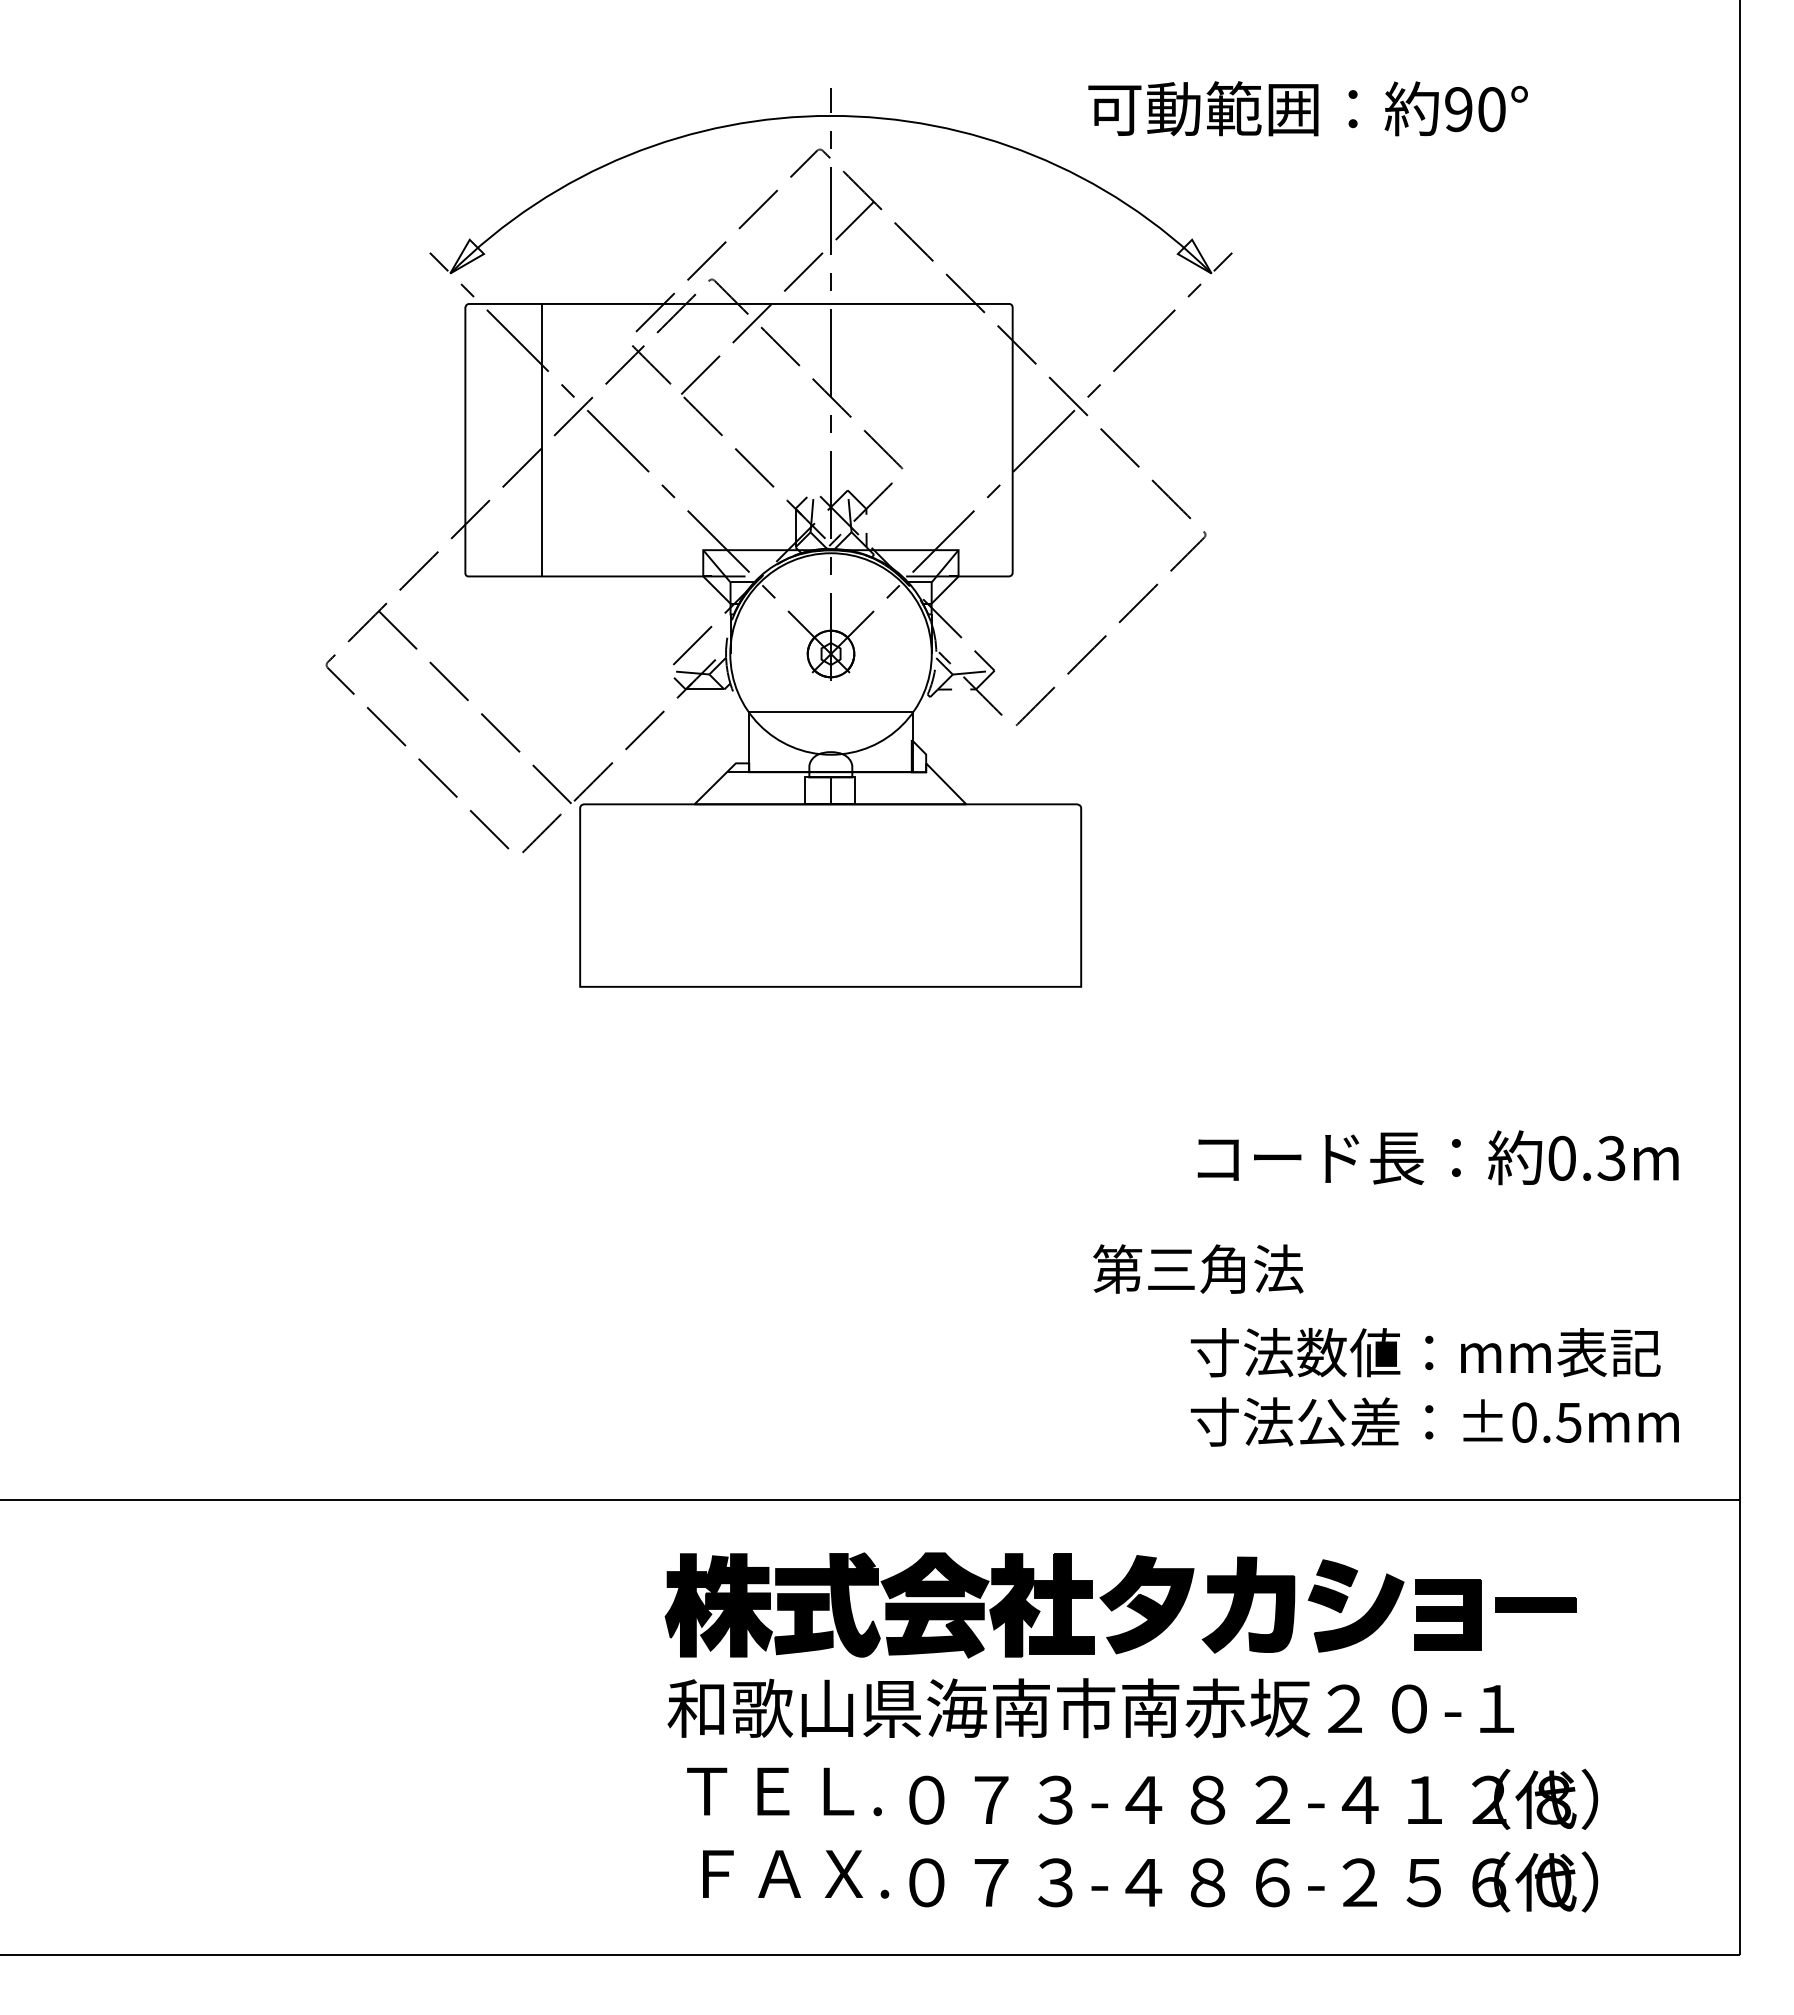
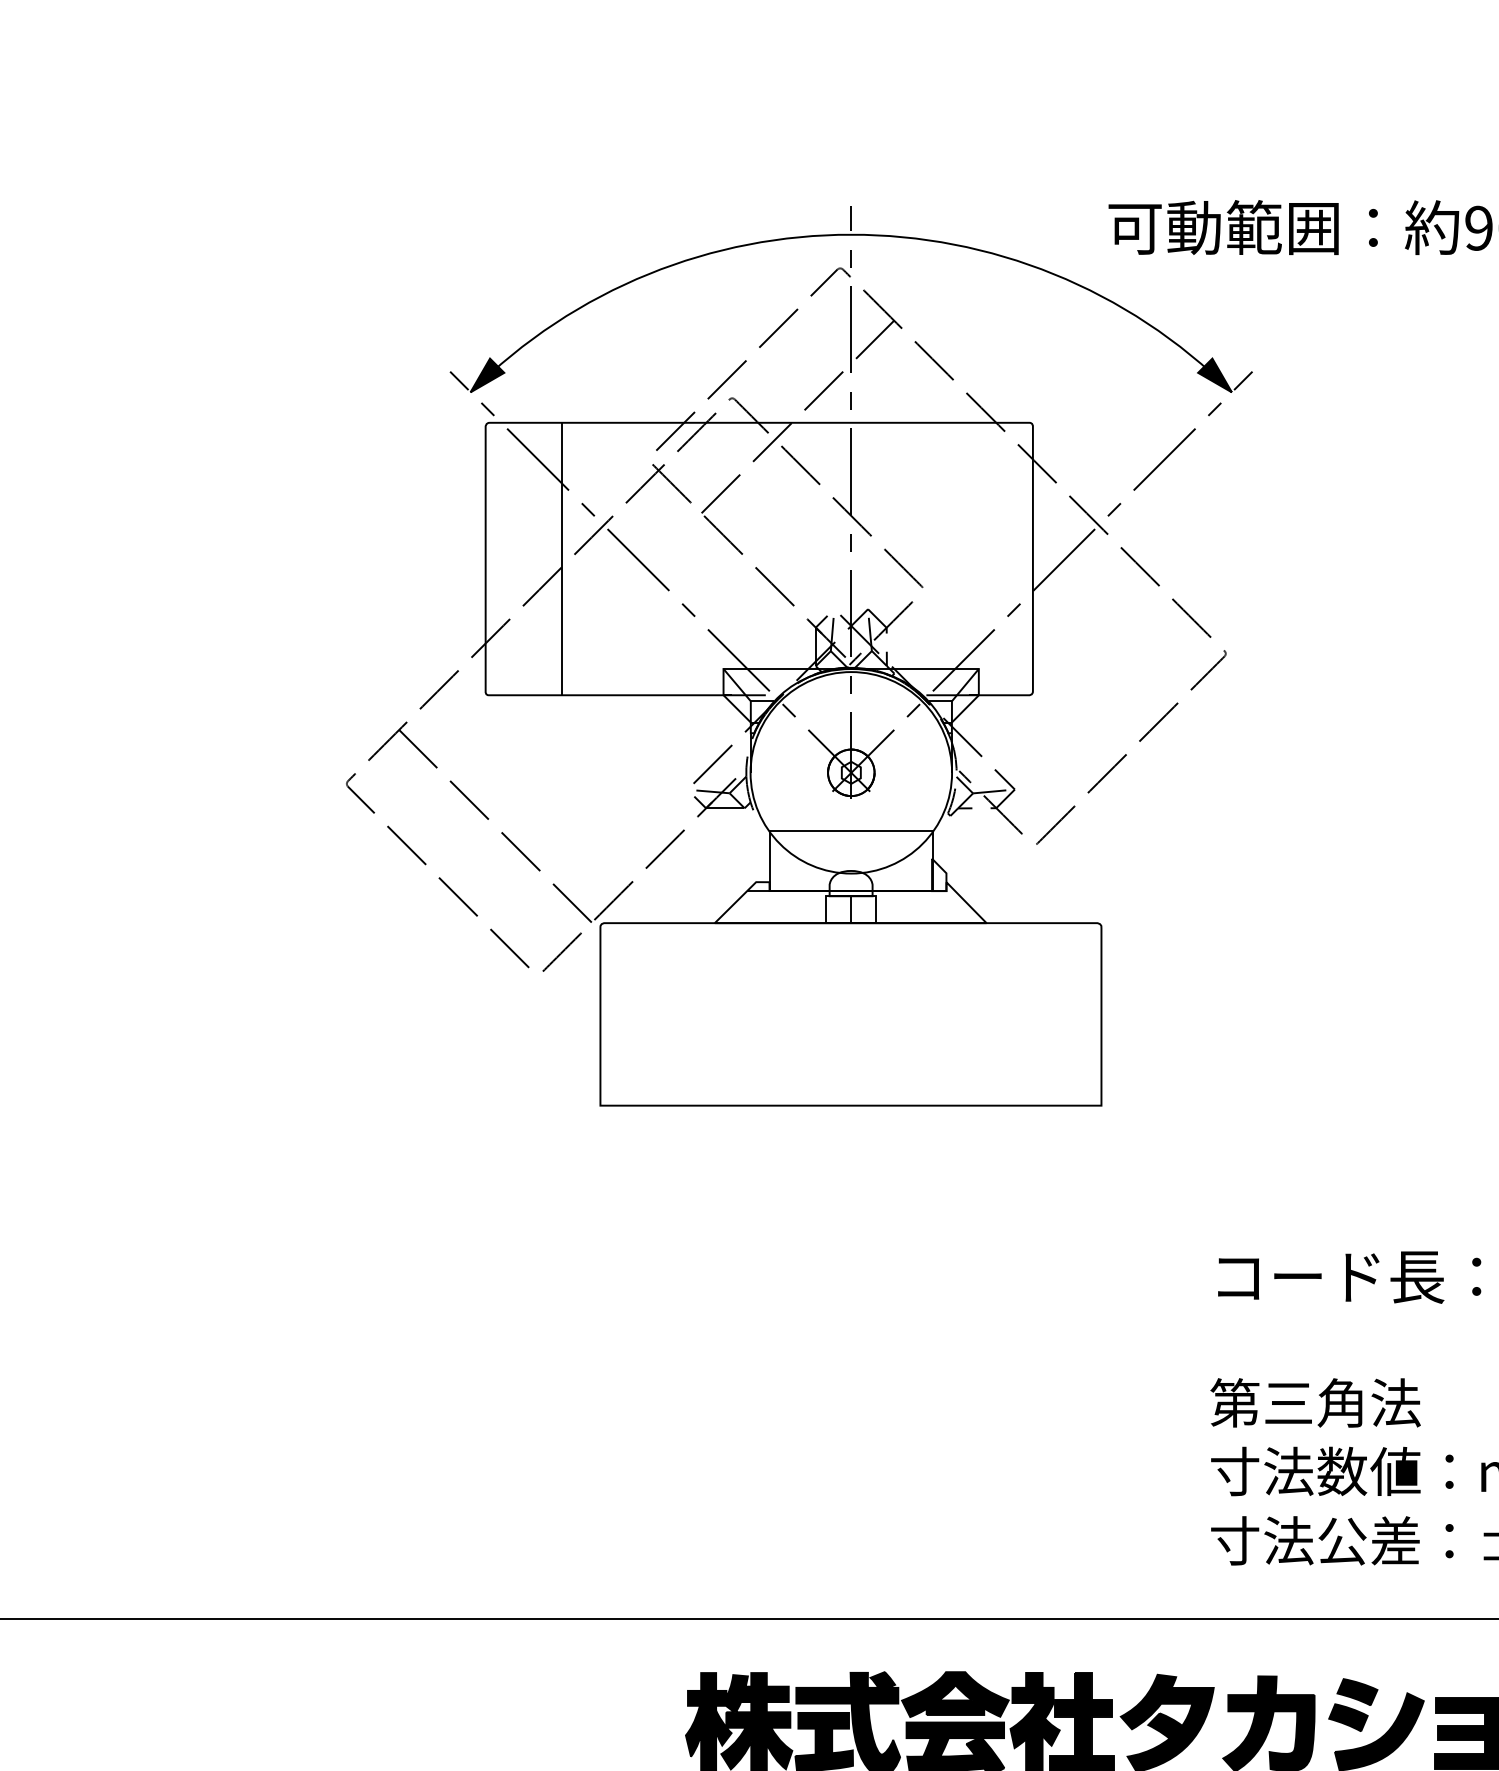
fill: (467, 256) -> (487, 375), added
fill: (1194, 256) -> (1214, 375), added
text: (1198, 1268) -> (1315, 1402), moved

